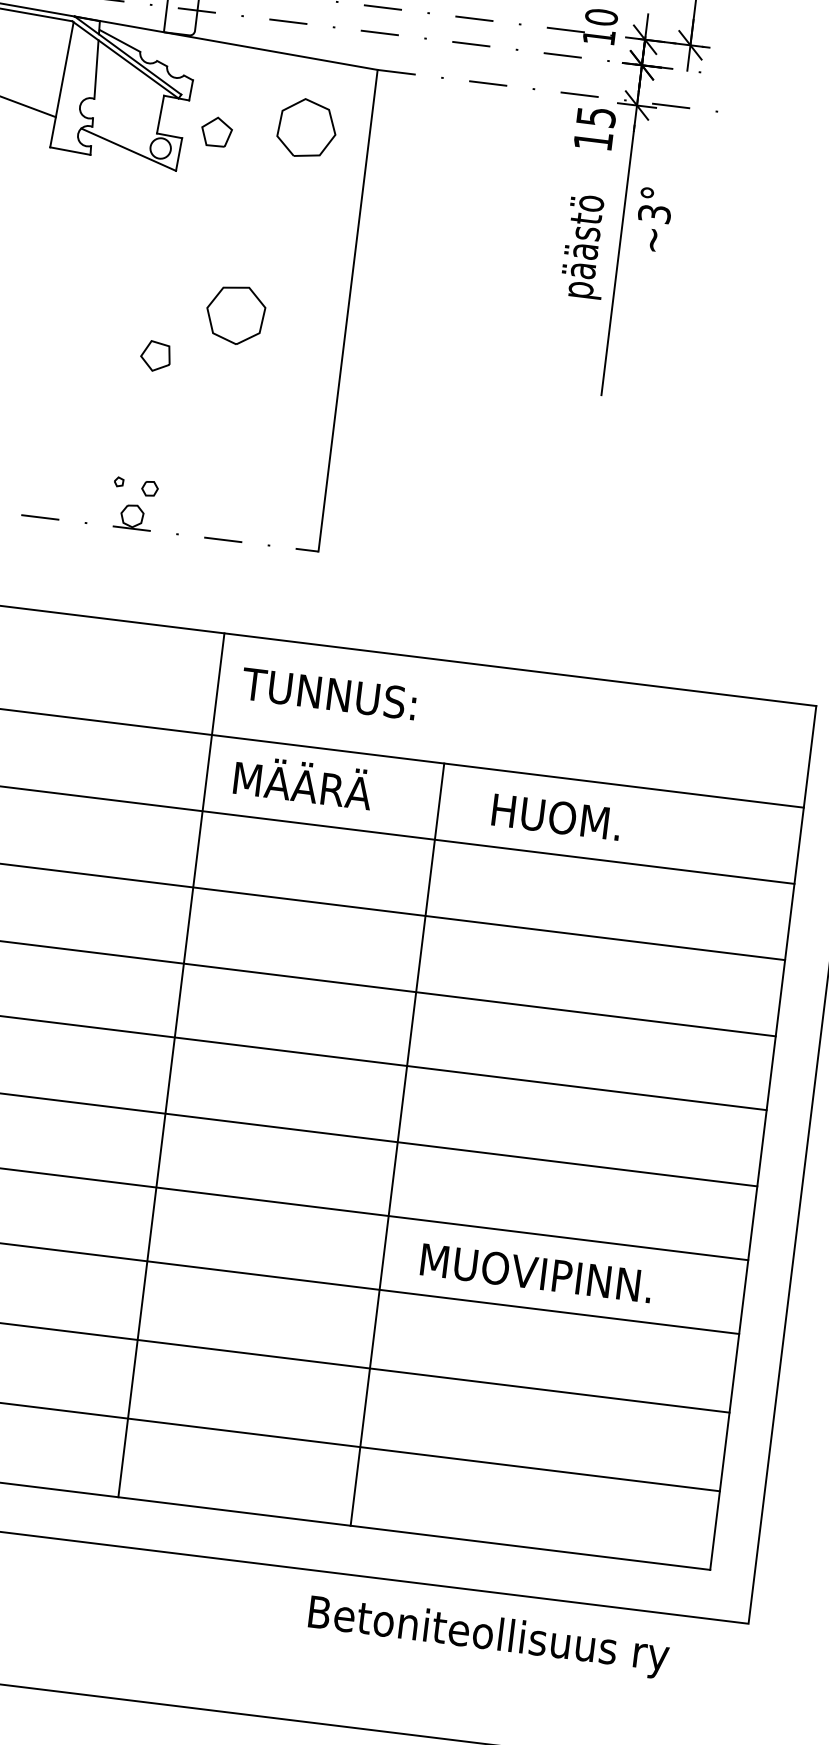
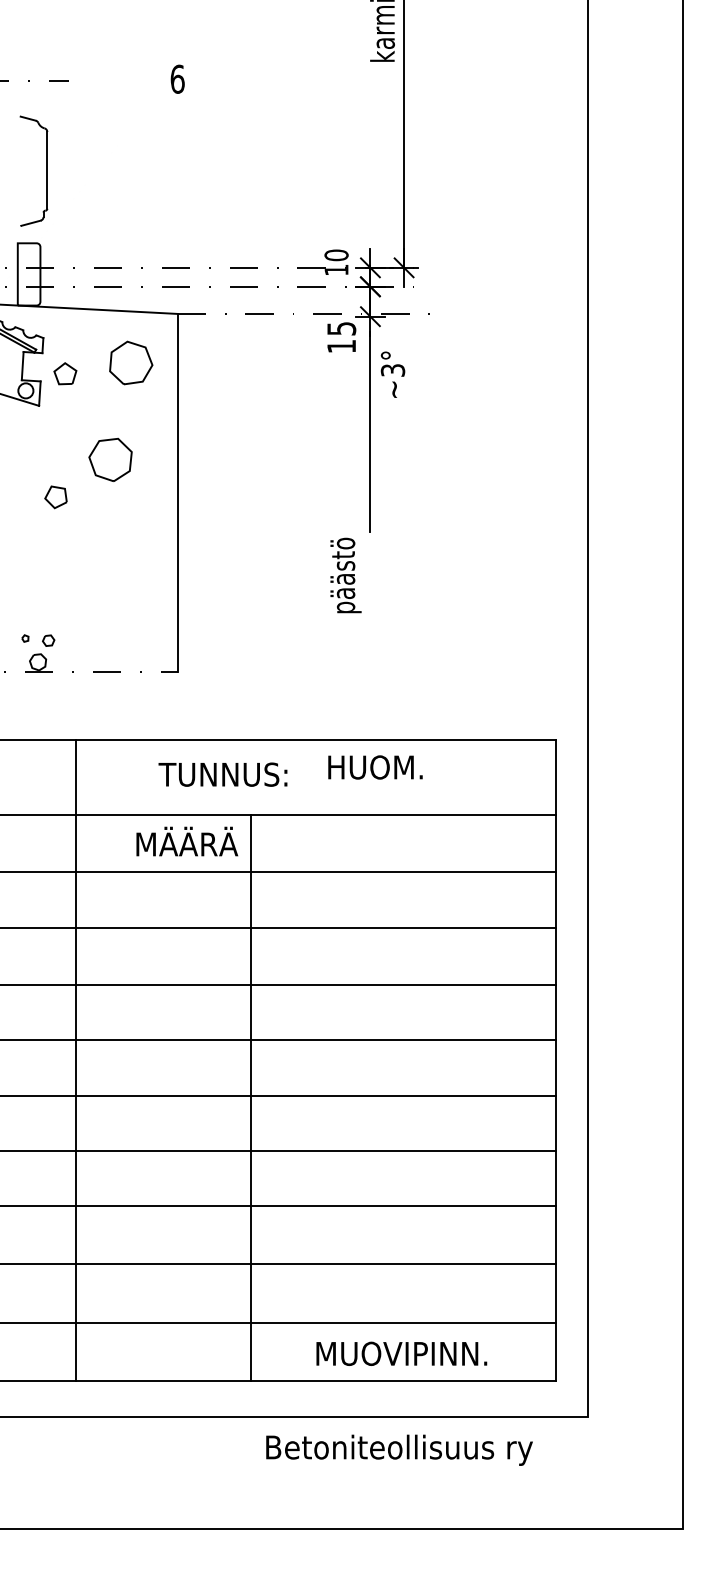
text: (653, 219) -> (392, 374), moved
text: (585, 246) -> (345, 575), moved
part: (203, 329) -> (88, 473), moved
text: (328, 693) -> (222, 774), moved
text: (556, 817) -> (375, 767), moved
line: (171, 1065) -> (76, 1060), moved
line: (397, 1145) -> (250, 1098), moved
text: (536, 1272) -> (401, 1353), moved

